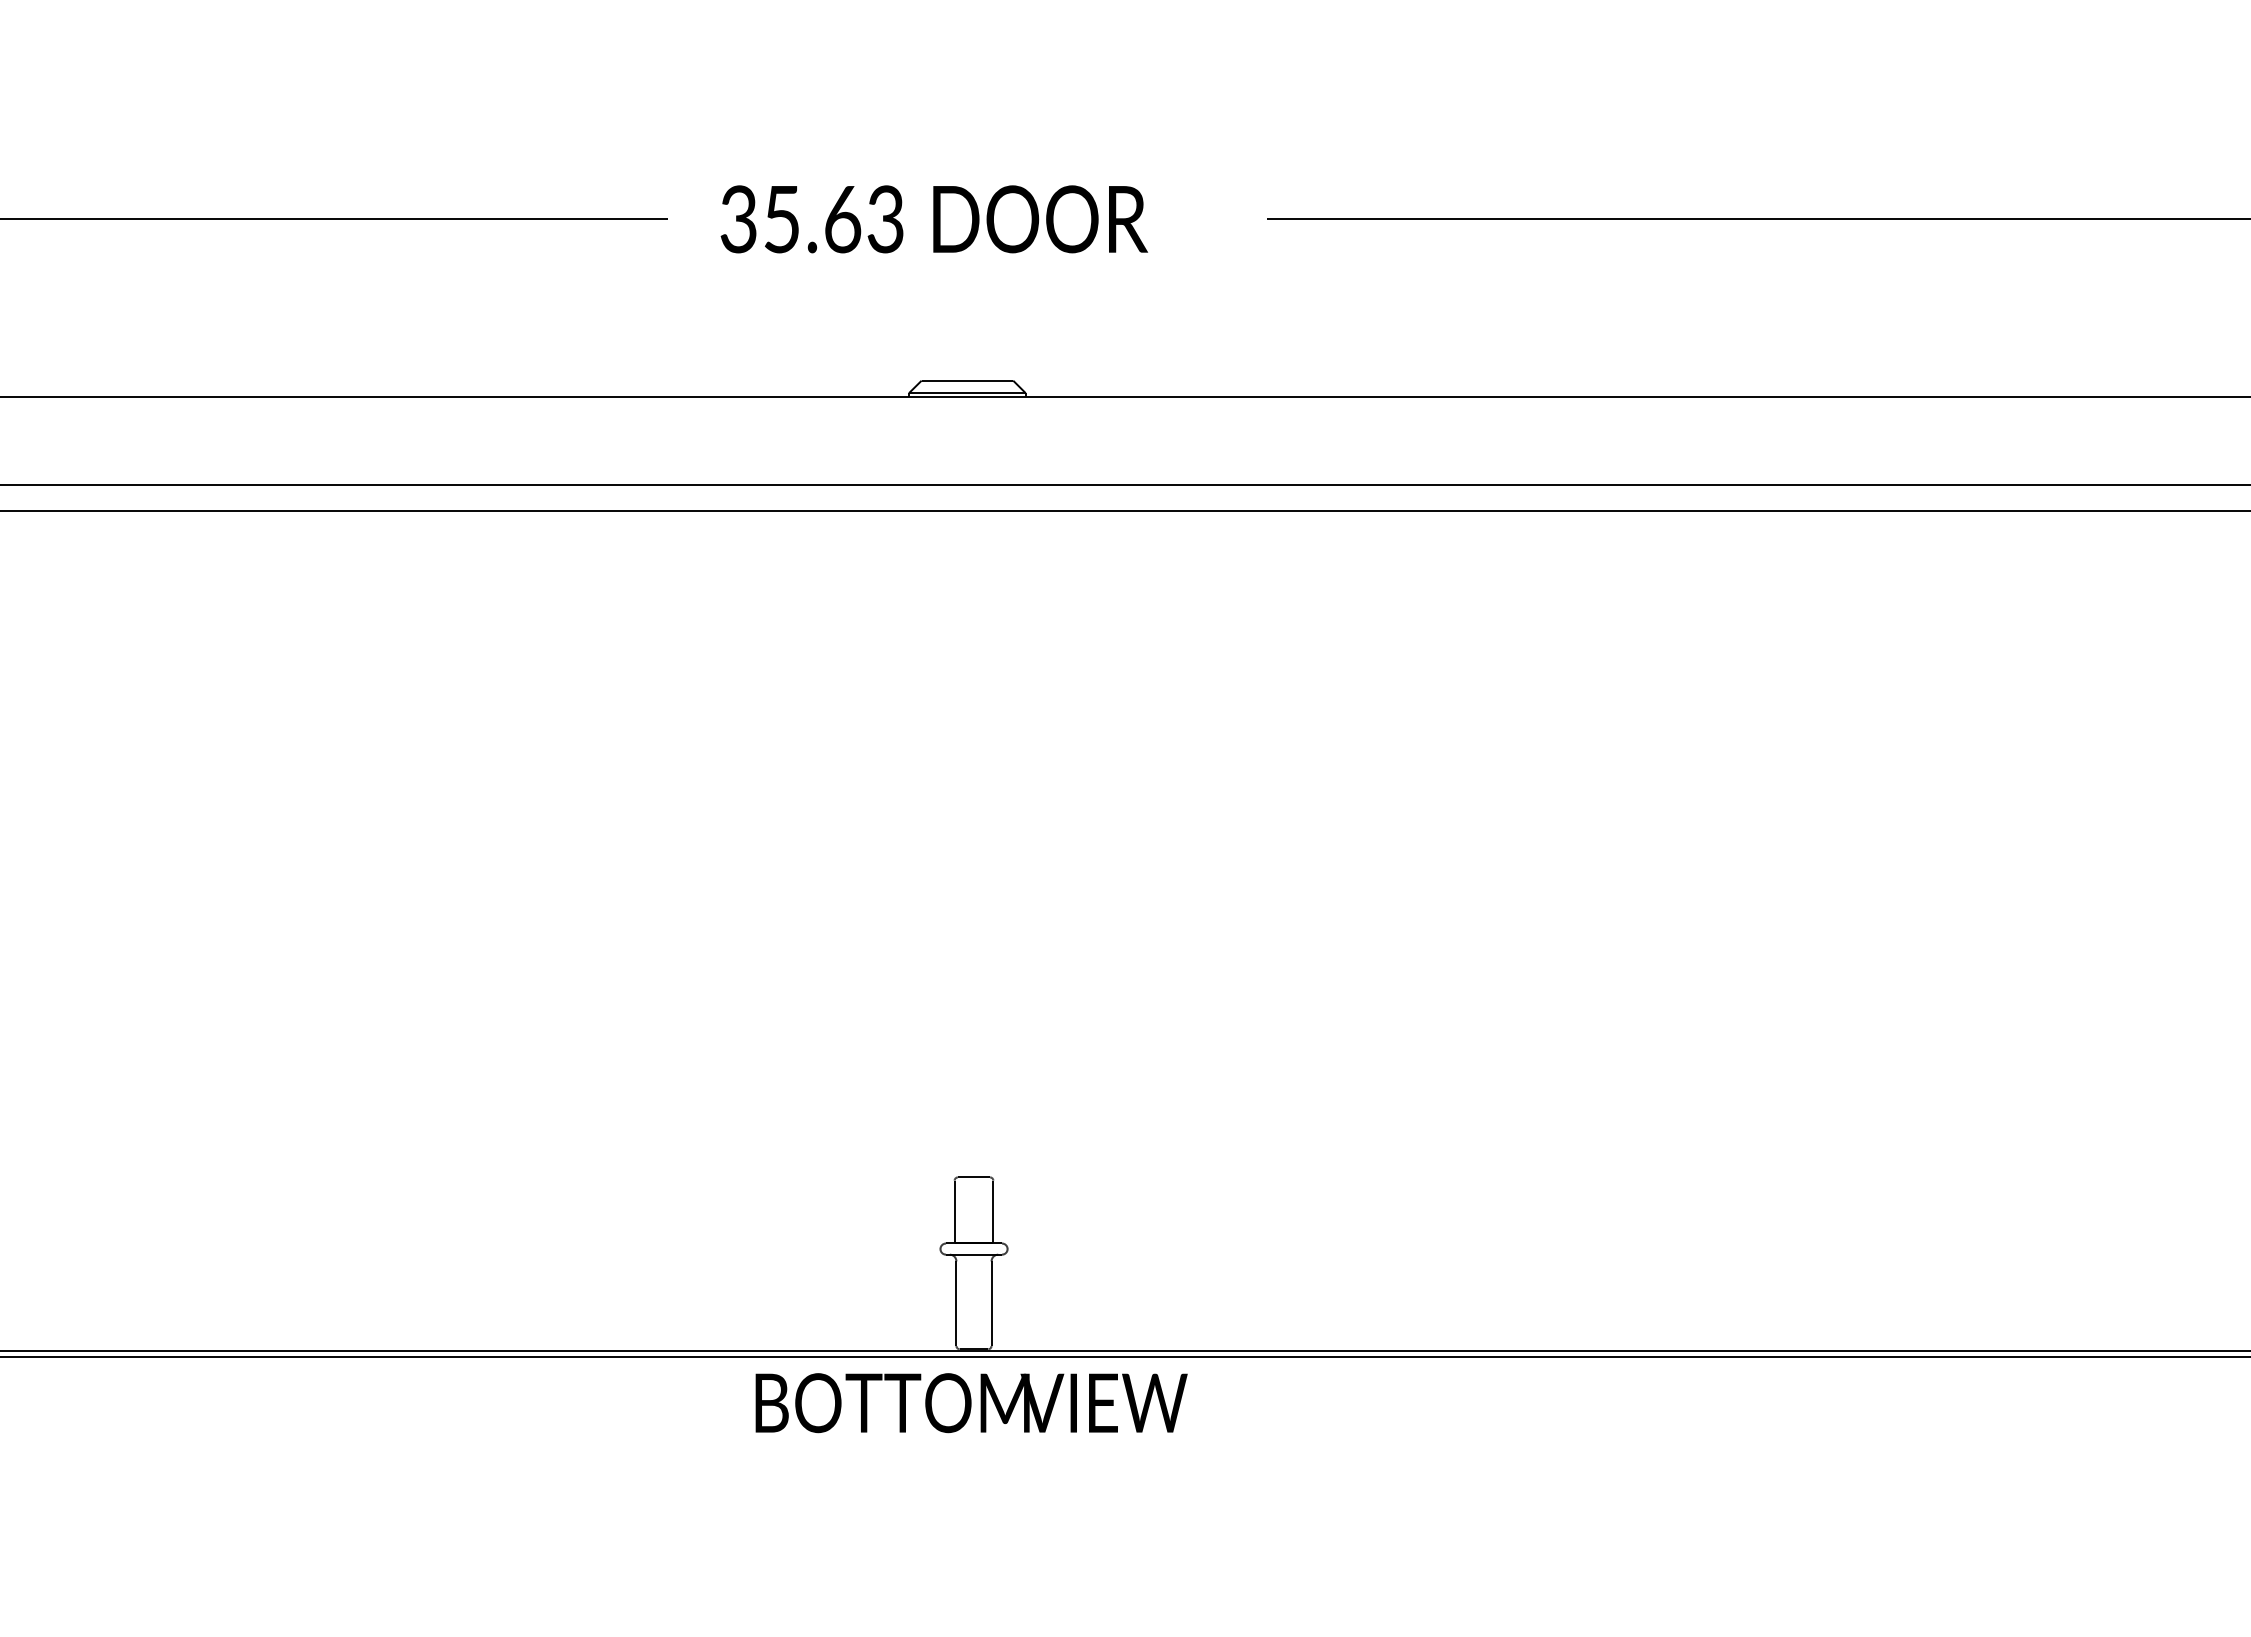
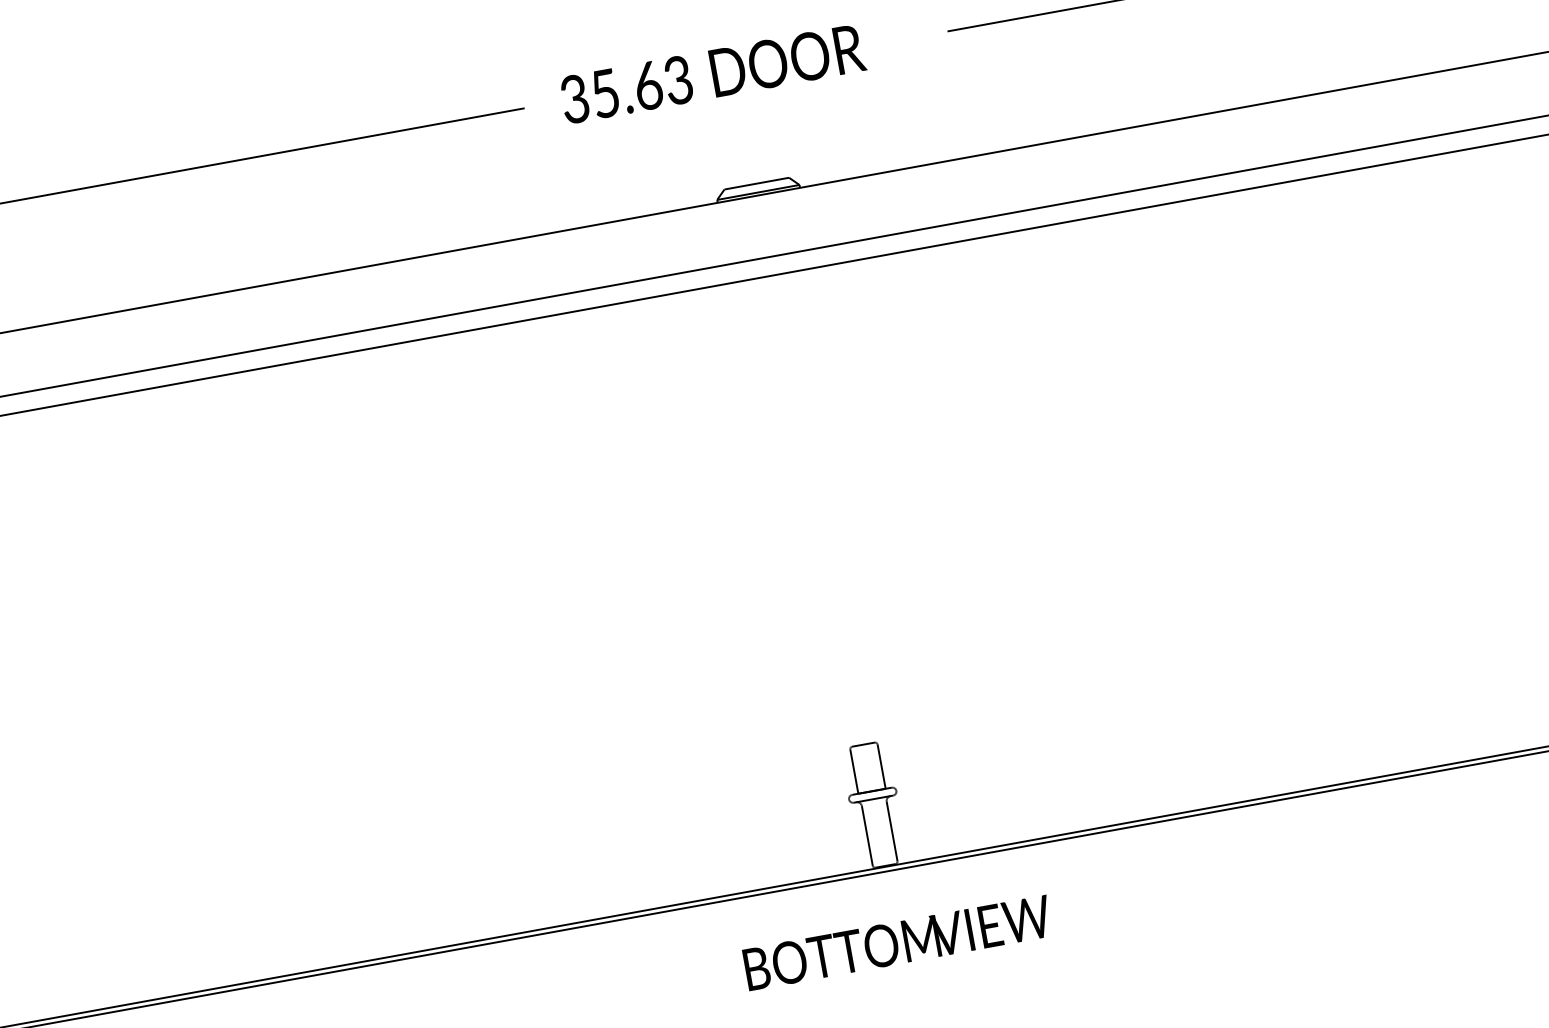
text: (971, 1403) -> (897, 943), moved

